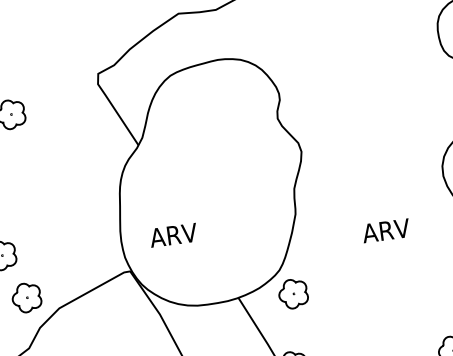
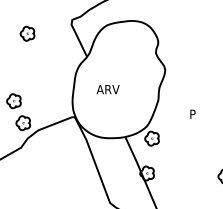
text: (385, 229) -> (200, 113), ARV -> P
text: (172, 235) -> (107, 89), moved

